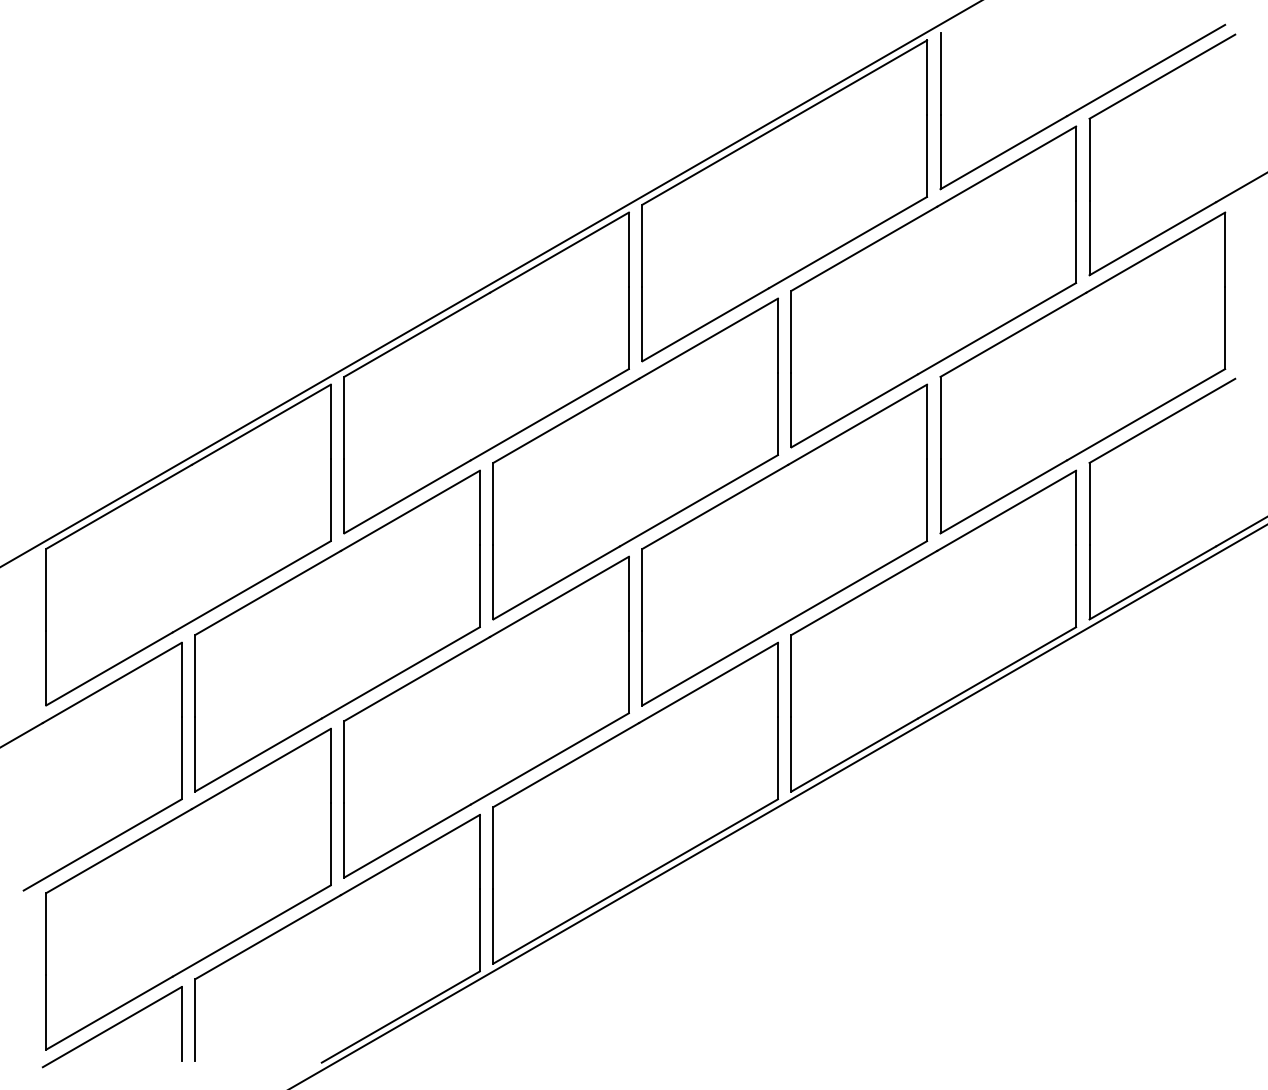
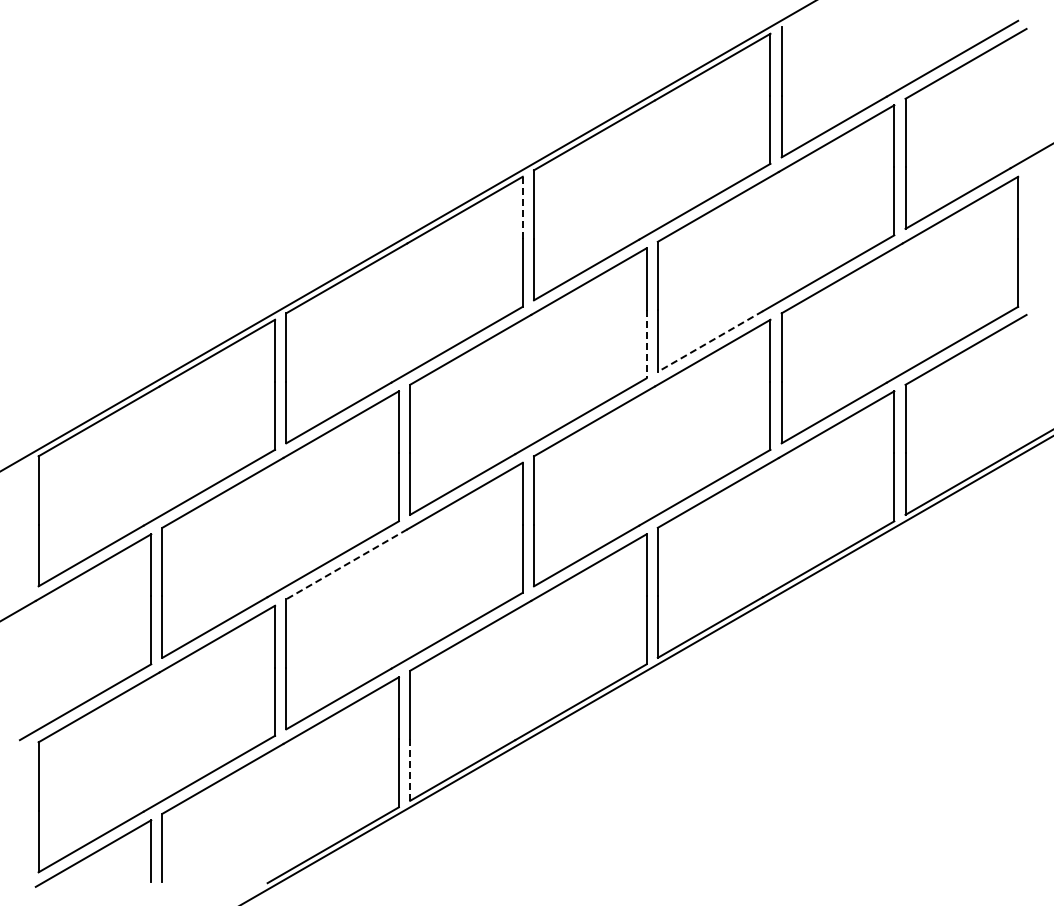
line: (628, 249) -> (522, 207), solid -> dashed
line: (854, 410) -> (710, 341), solid -> dashed
line: (777, 414) -> (646, 344), solid -> dashed
line: (416, 679) -> (346, 564), solid -> dashed
line: (493, 925) -> (410, 769), solid -> dashed

